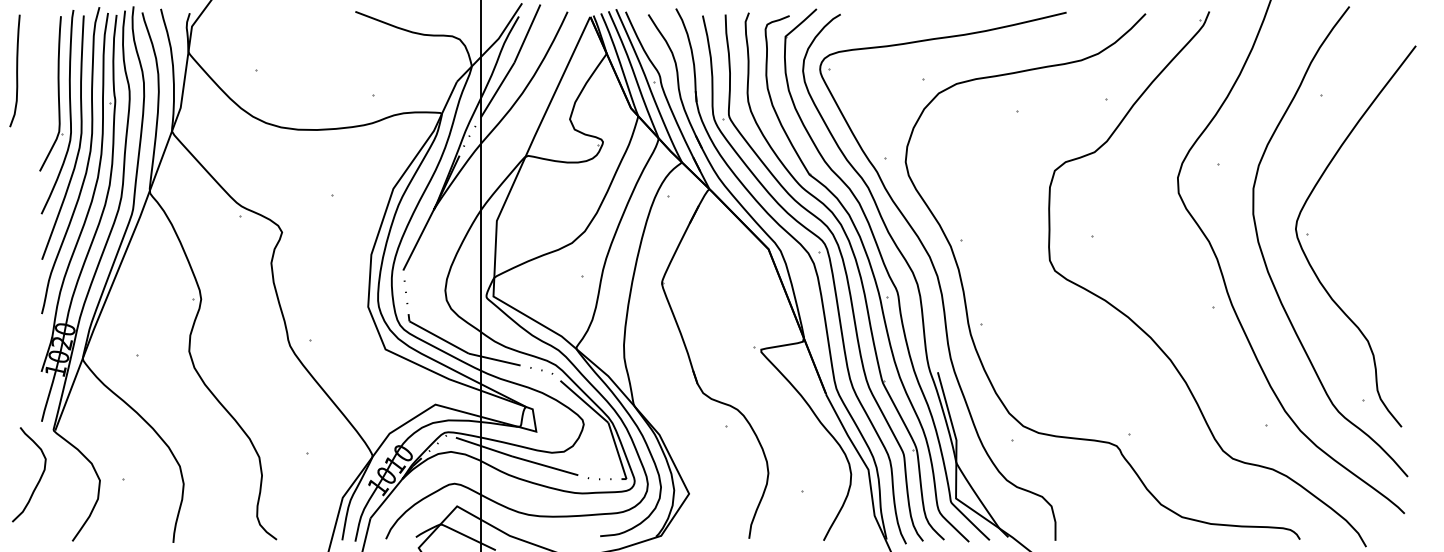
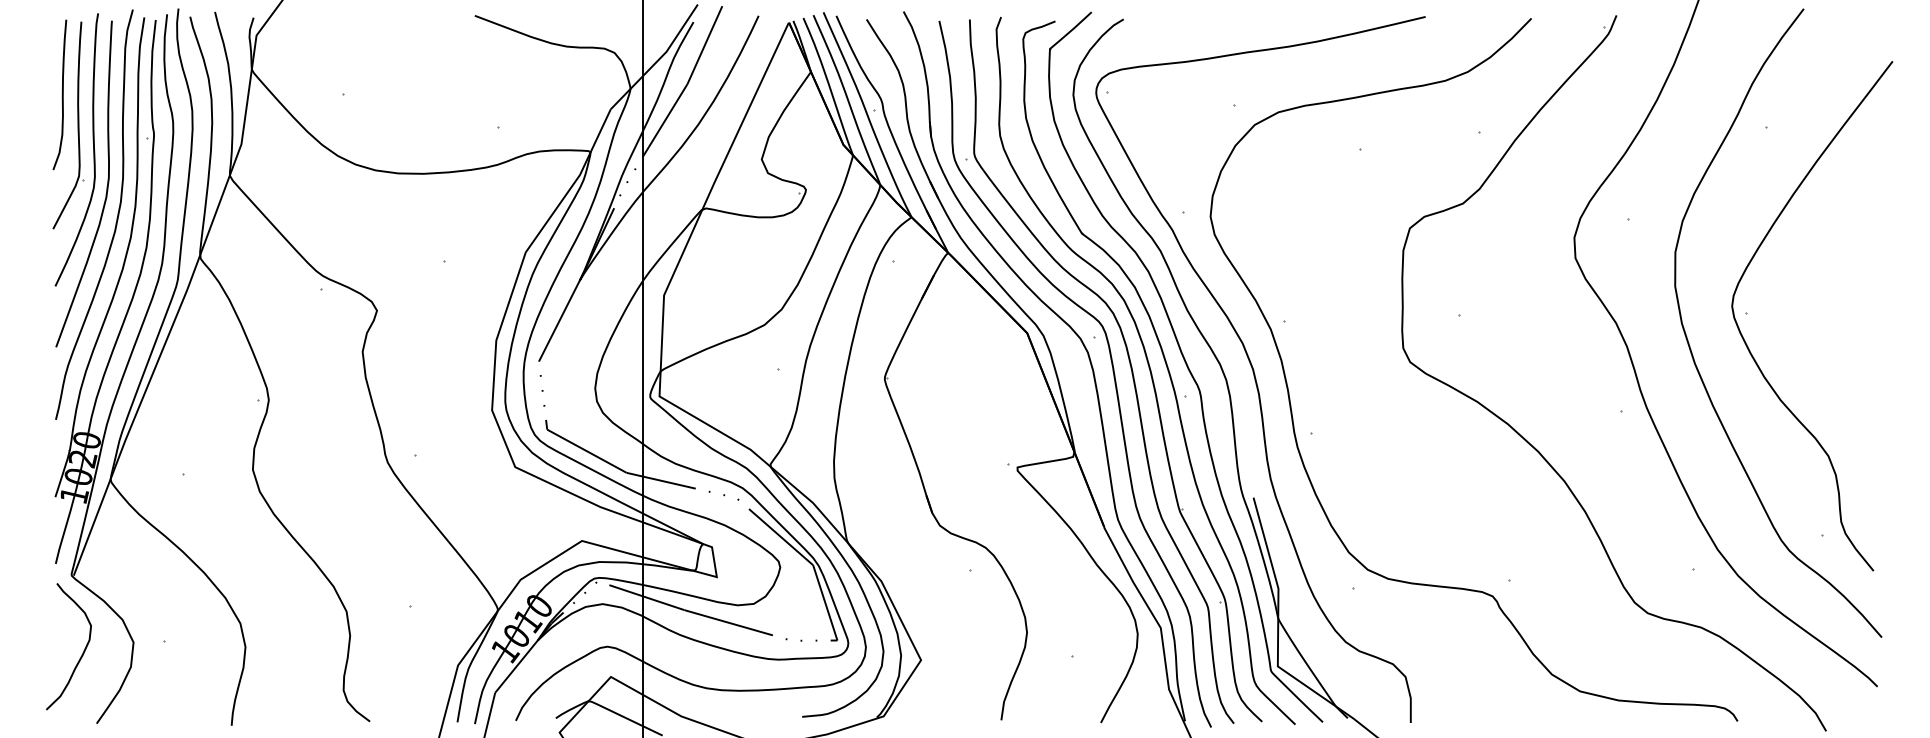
curve: (16, 70) -> (61, 94), moved
curve: (39, 479) -> (82, 652), moved

